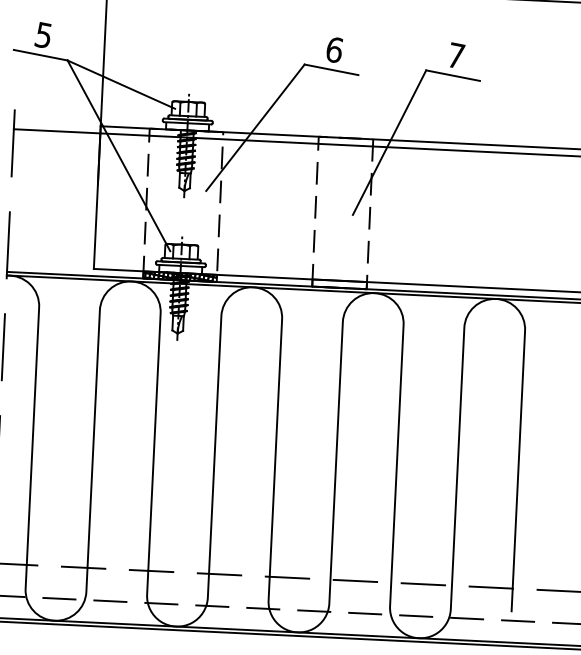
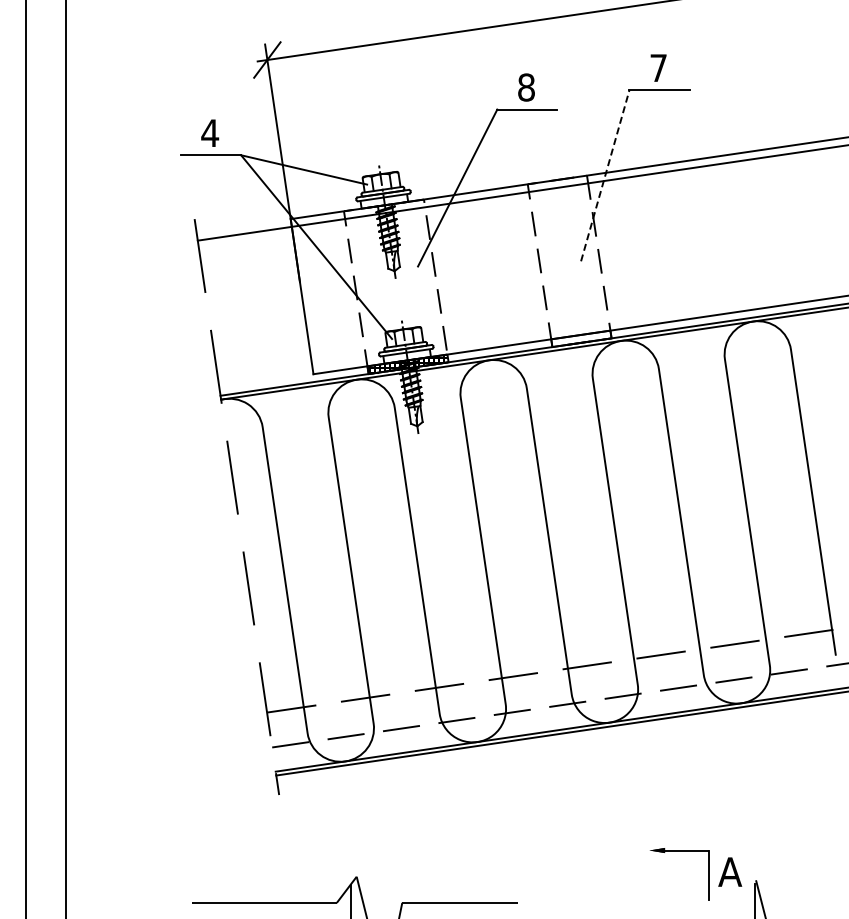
text: (44, 35) -> (210, 133), 5 -> 4
text: (334, 49) -> (526, 87), 6 -> 8
line: (389, 142) -> (605, 175), solid -> dashed

